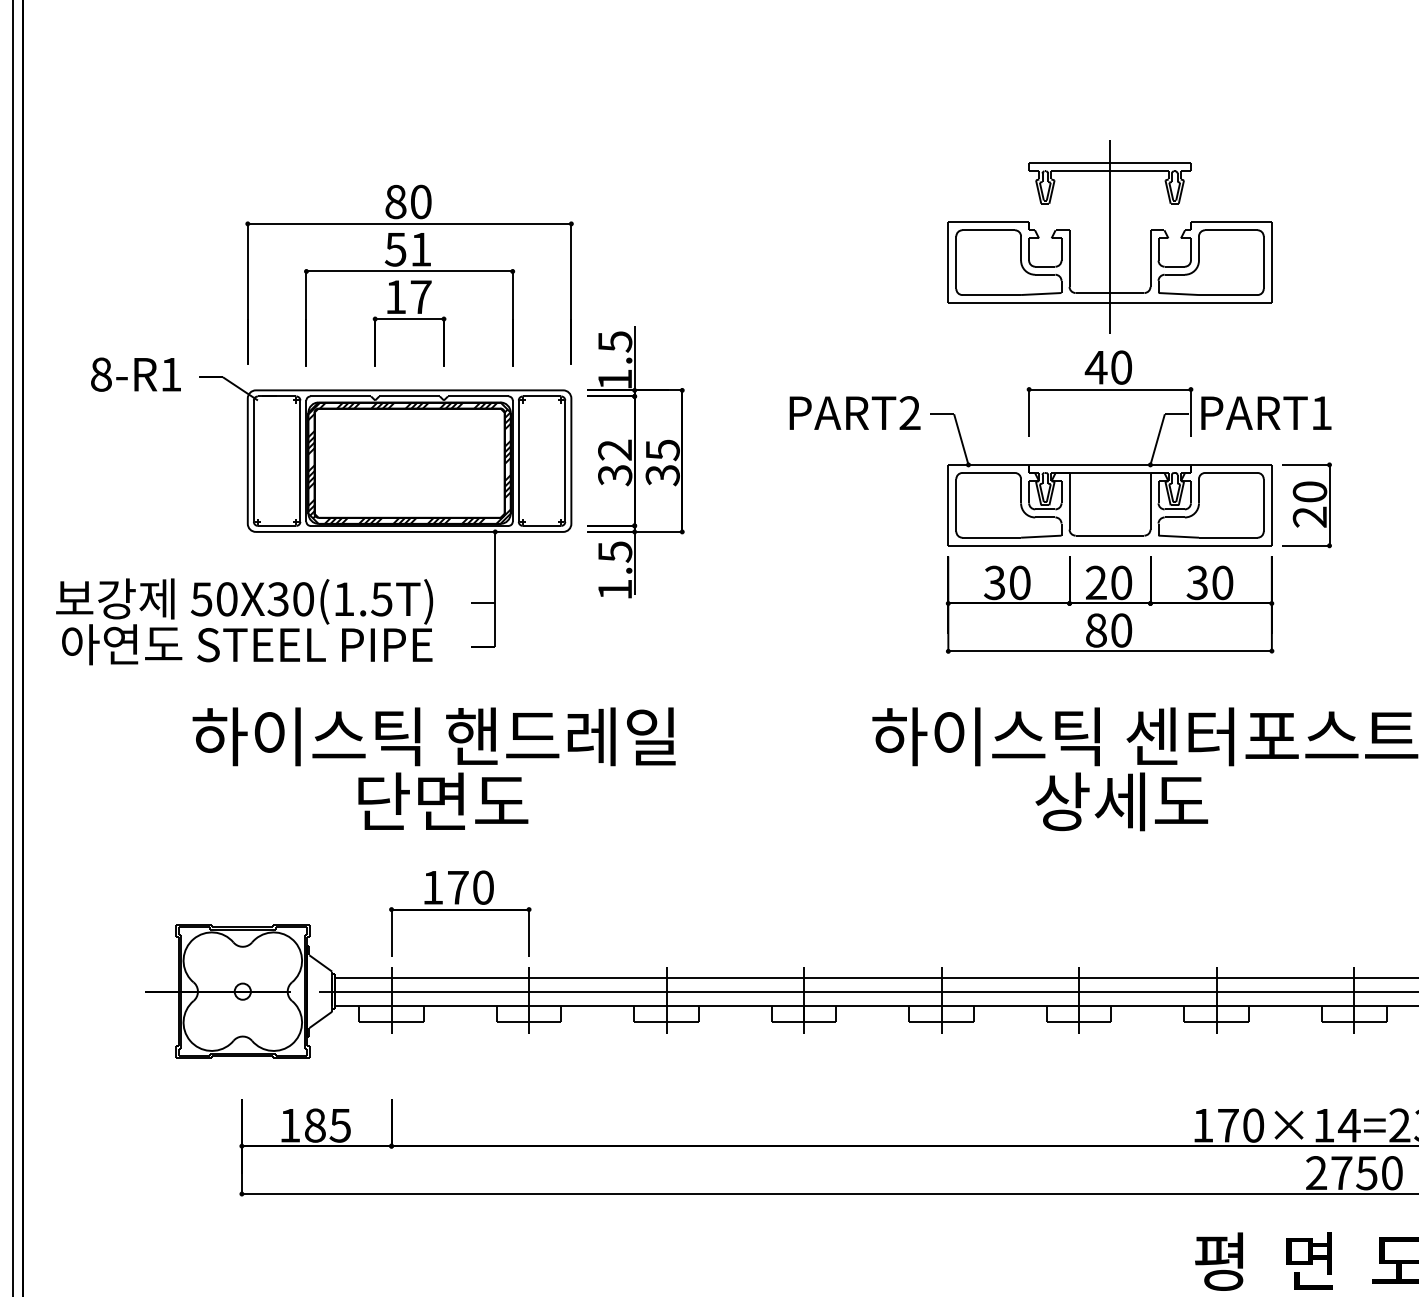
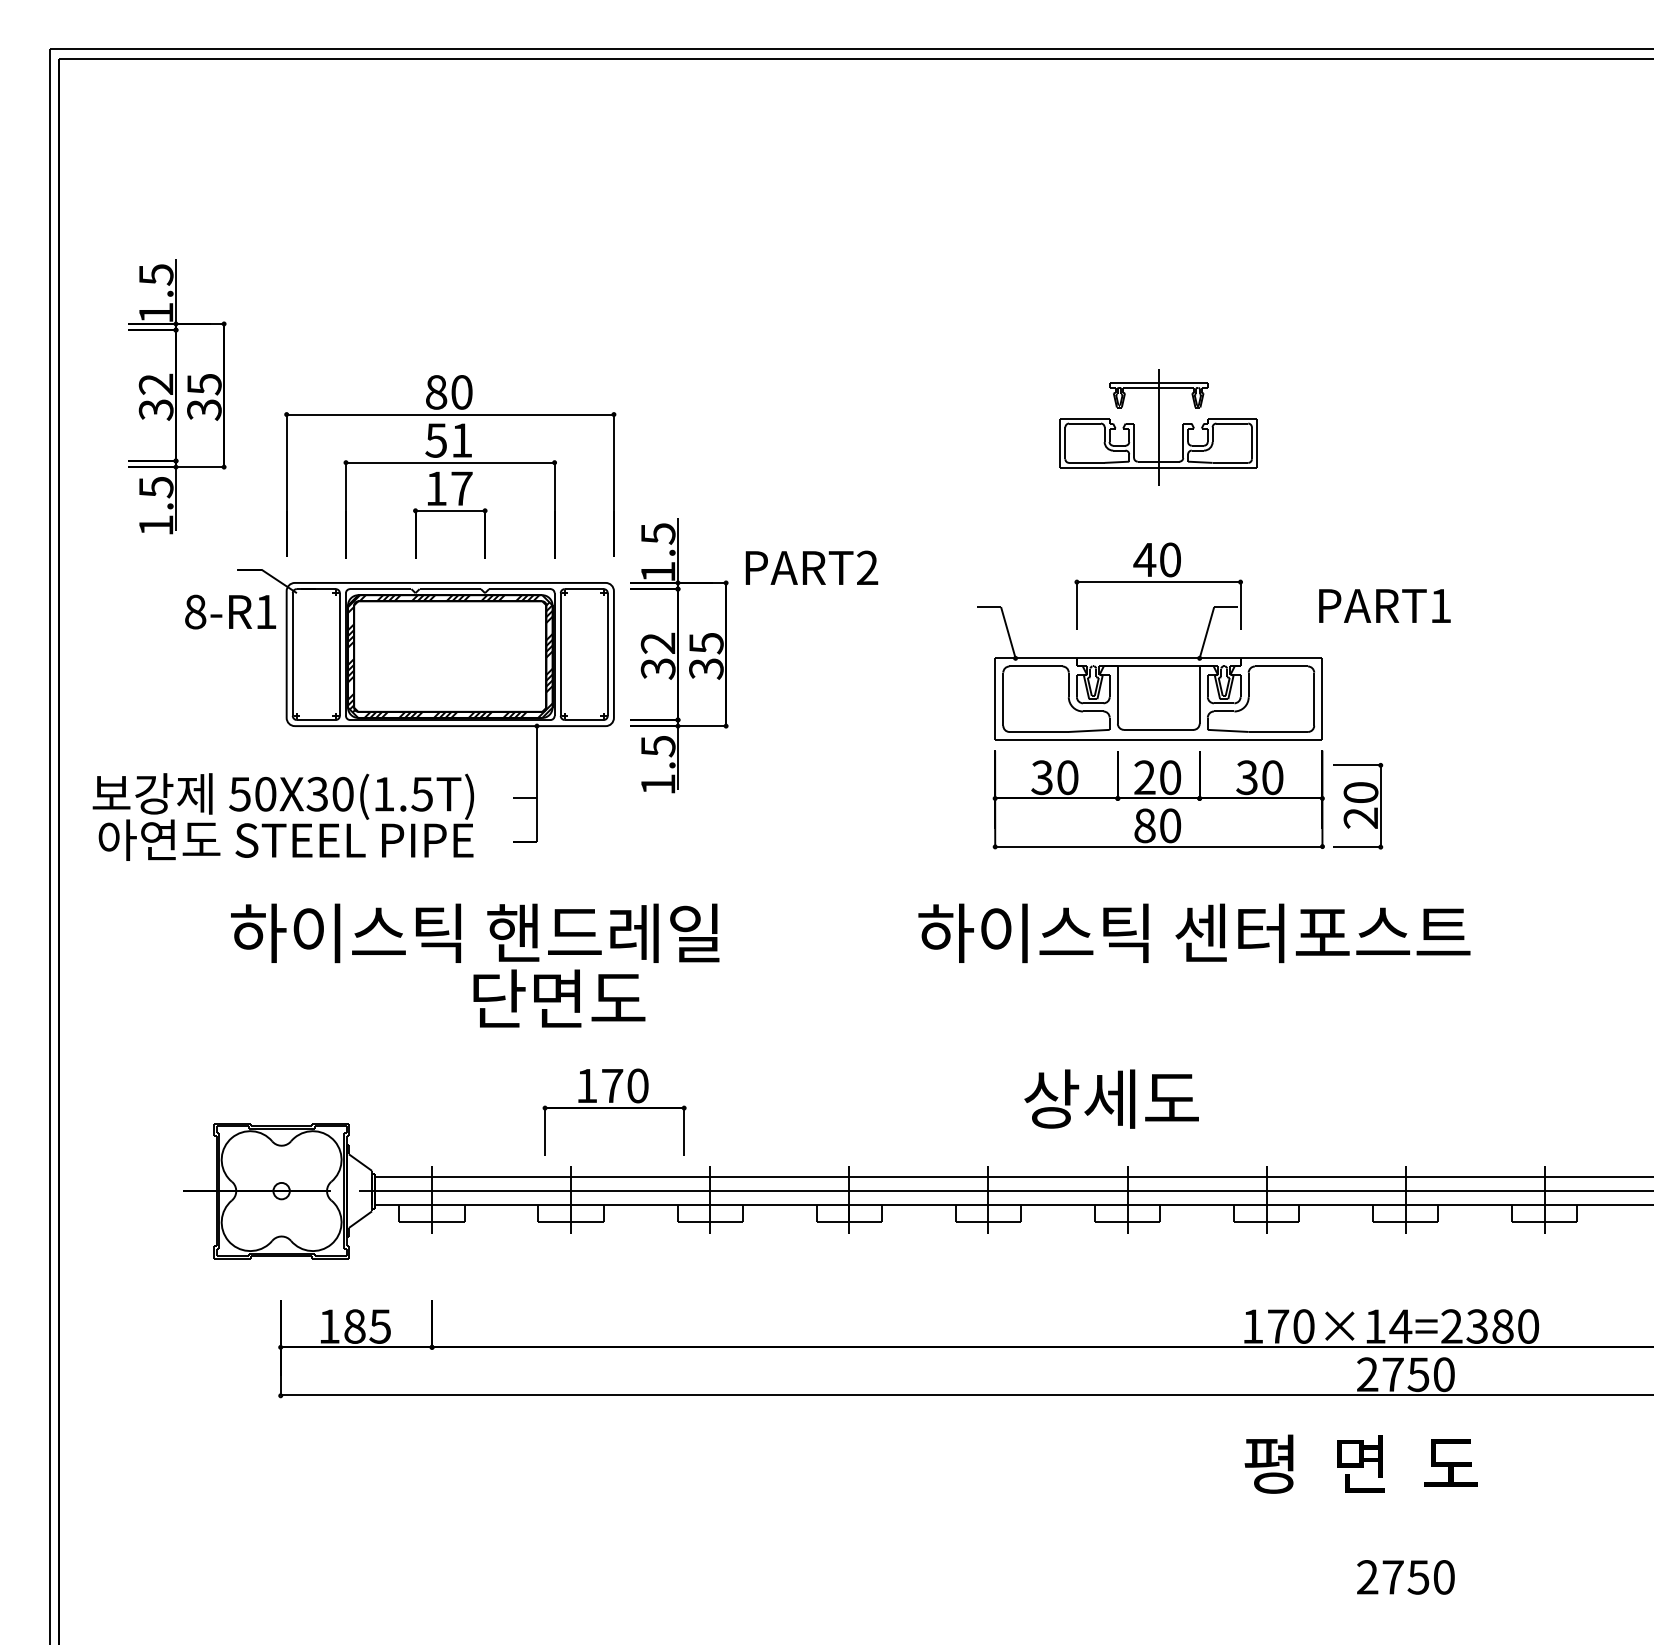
part: (139, 206) -> (177, 396), added
part: (1109, 236) -> (1158, 427), size x0.6
text: (135, 374) -> (230, 611), moved
text: (854, 412) -> (811, 567), moved
text: (1265, 412) -> (1384, 605), moved
part: (1307, 505) -> (1358, 806), moved
text: (443, 801) -> (559, 998), moved
text: (1121, 801) -> (1111, 1098), moved
part: (460, 912) -> (614, 1111), moved

